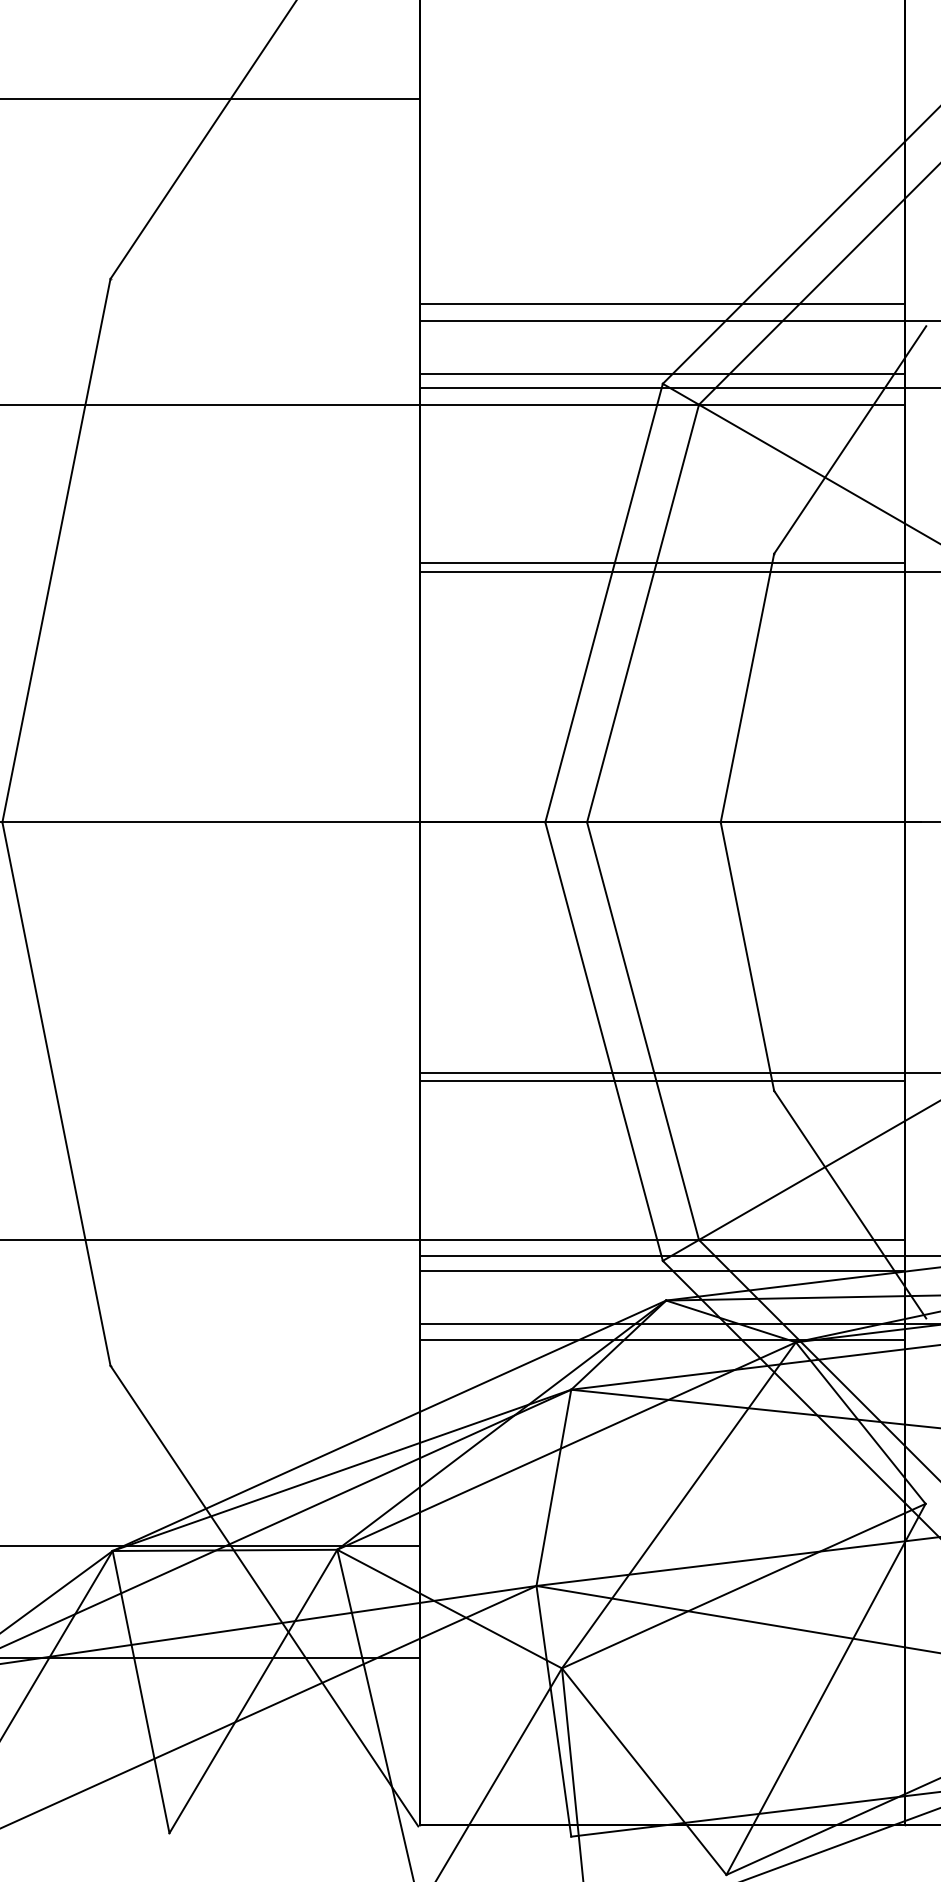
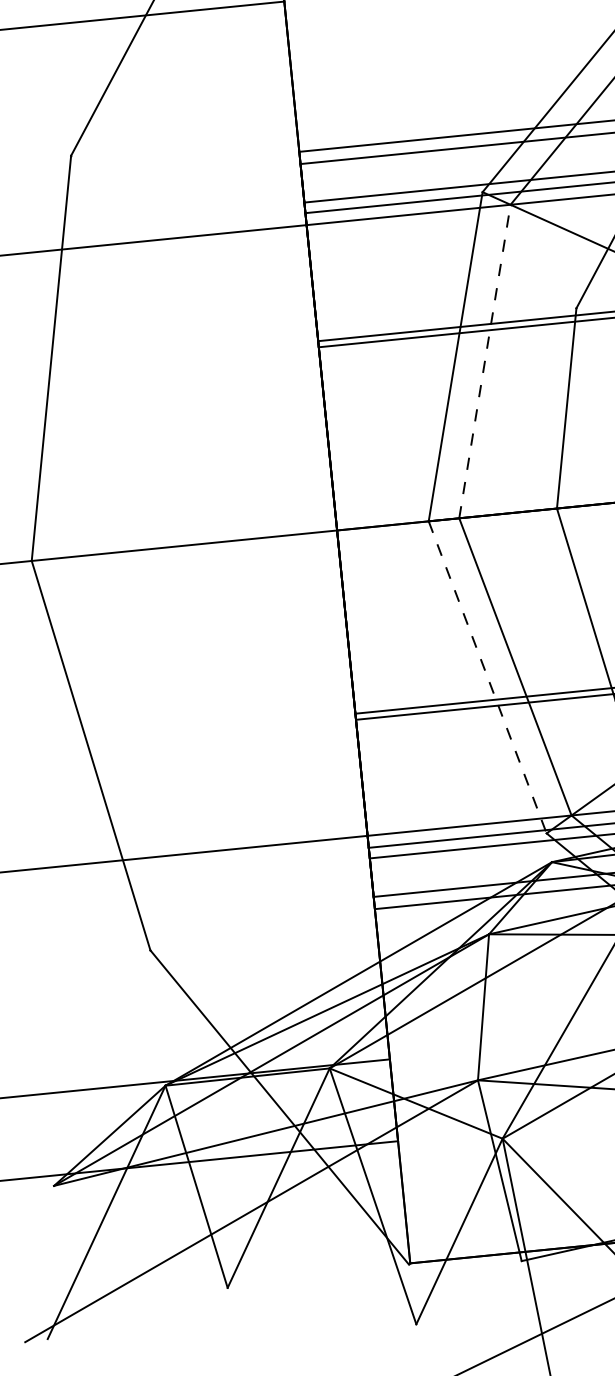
line: (643, 613) -> (485, 361), solid -> dashed
line: (604, 1041) -> (487, 677), solid -> dashed

